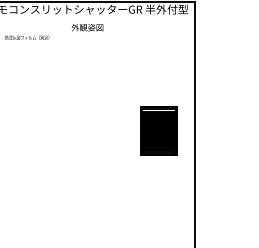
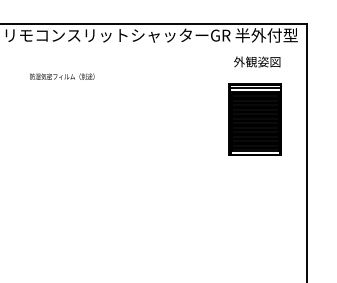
text: (87, 27) -> (257, 61), moved
part: (158, 130) -> (254, 118), moved

